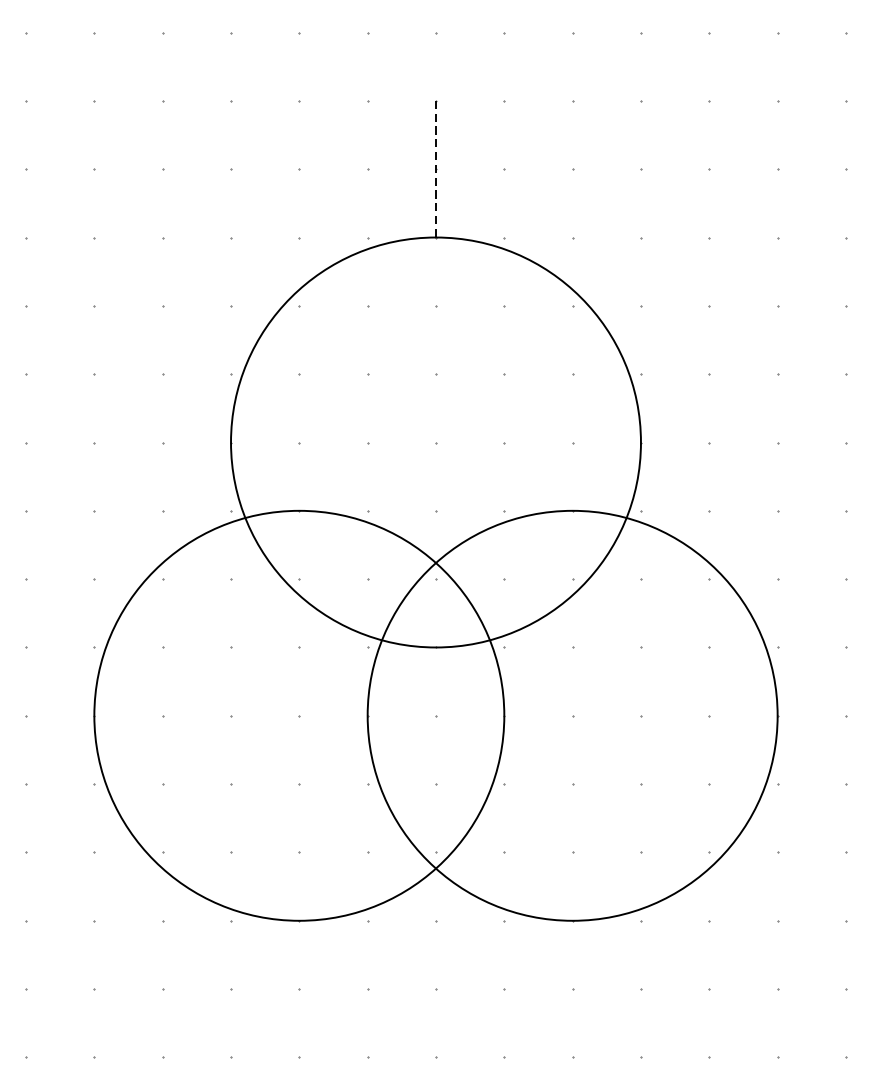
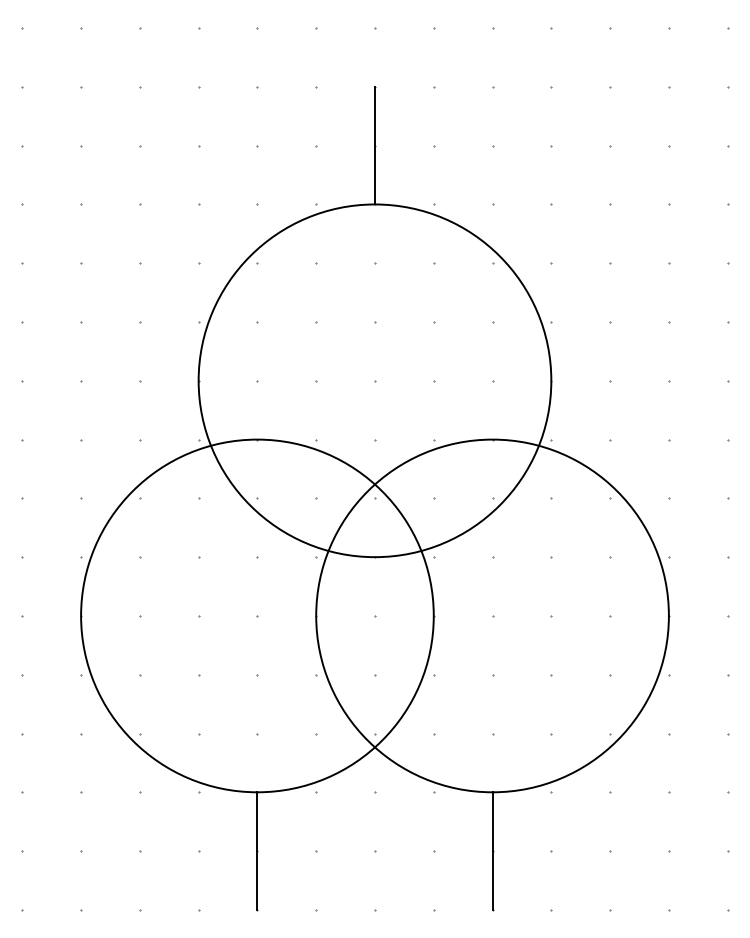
line: (436, 168) -> (375, 145), dashed -> solid
line: (299, 988) -> (257, 850), added
line: (572, 988) -> (492, 850), added

